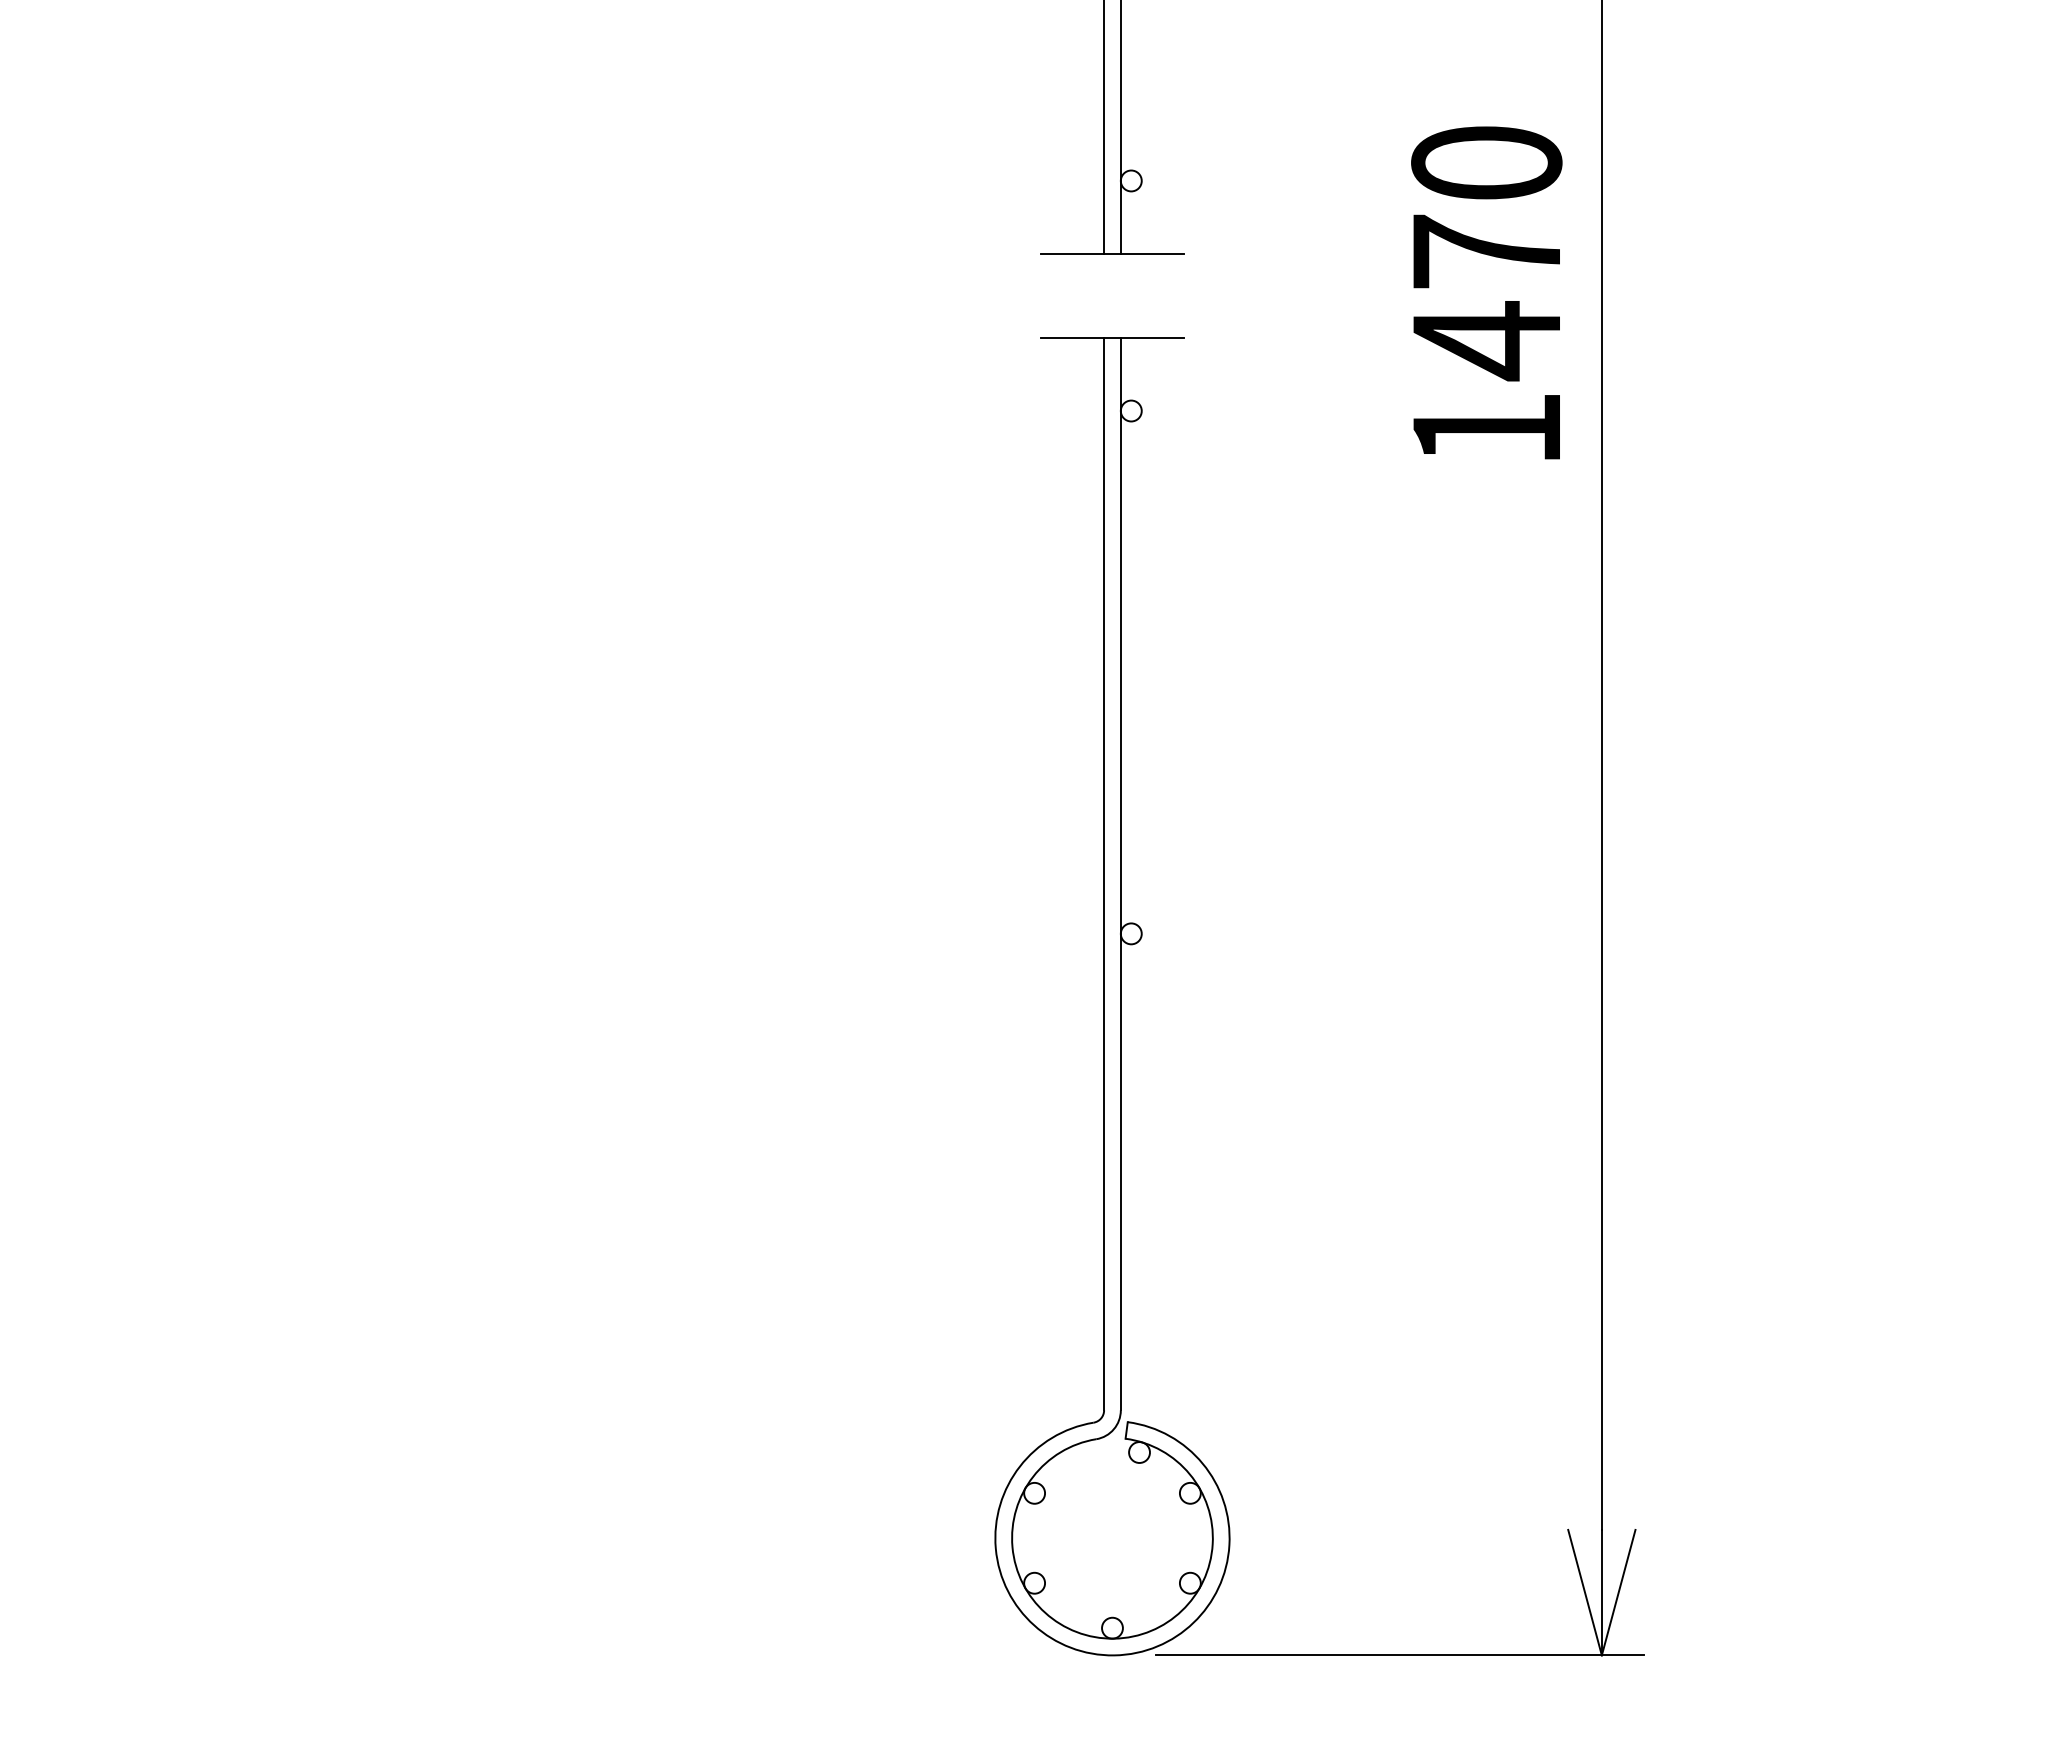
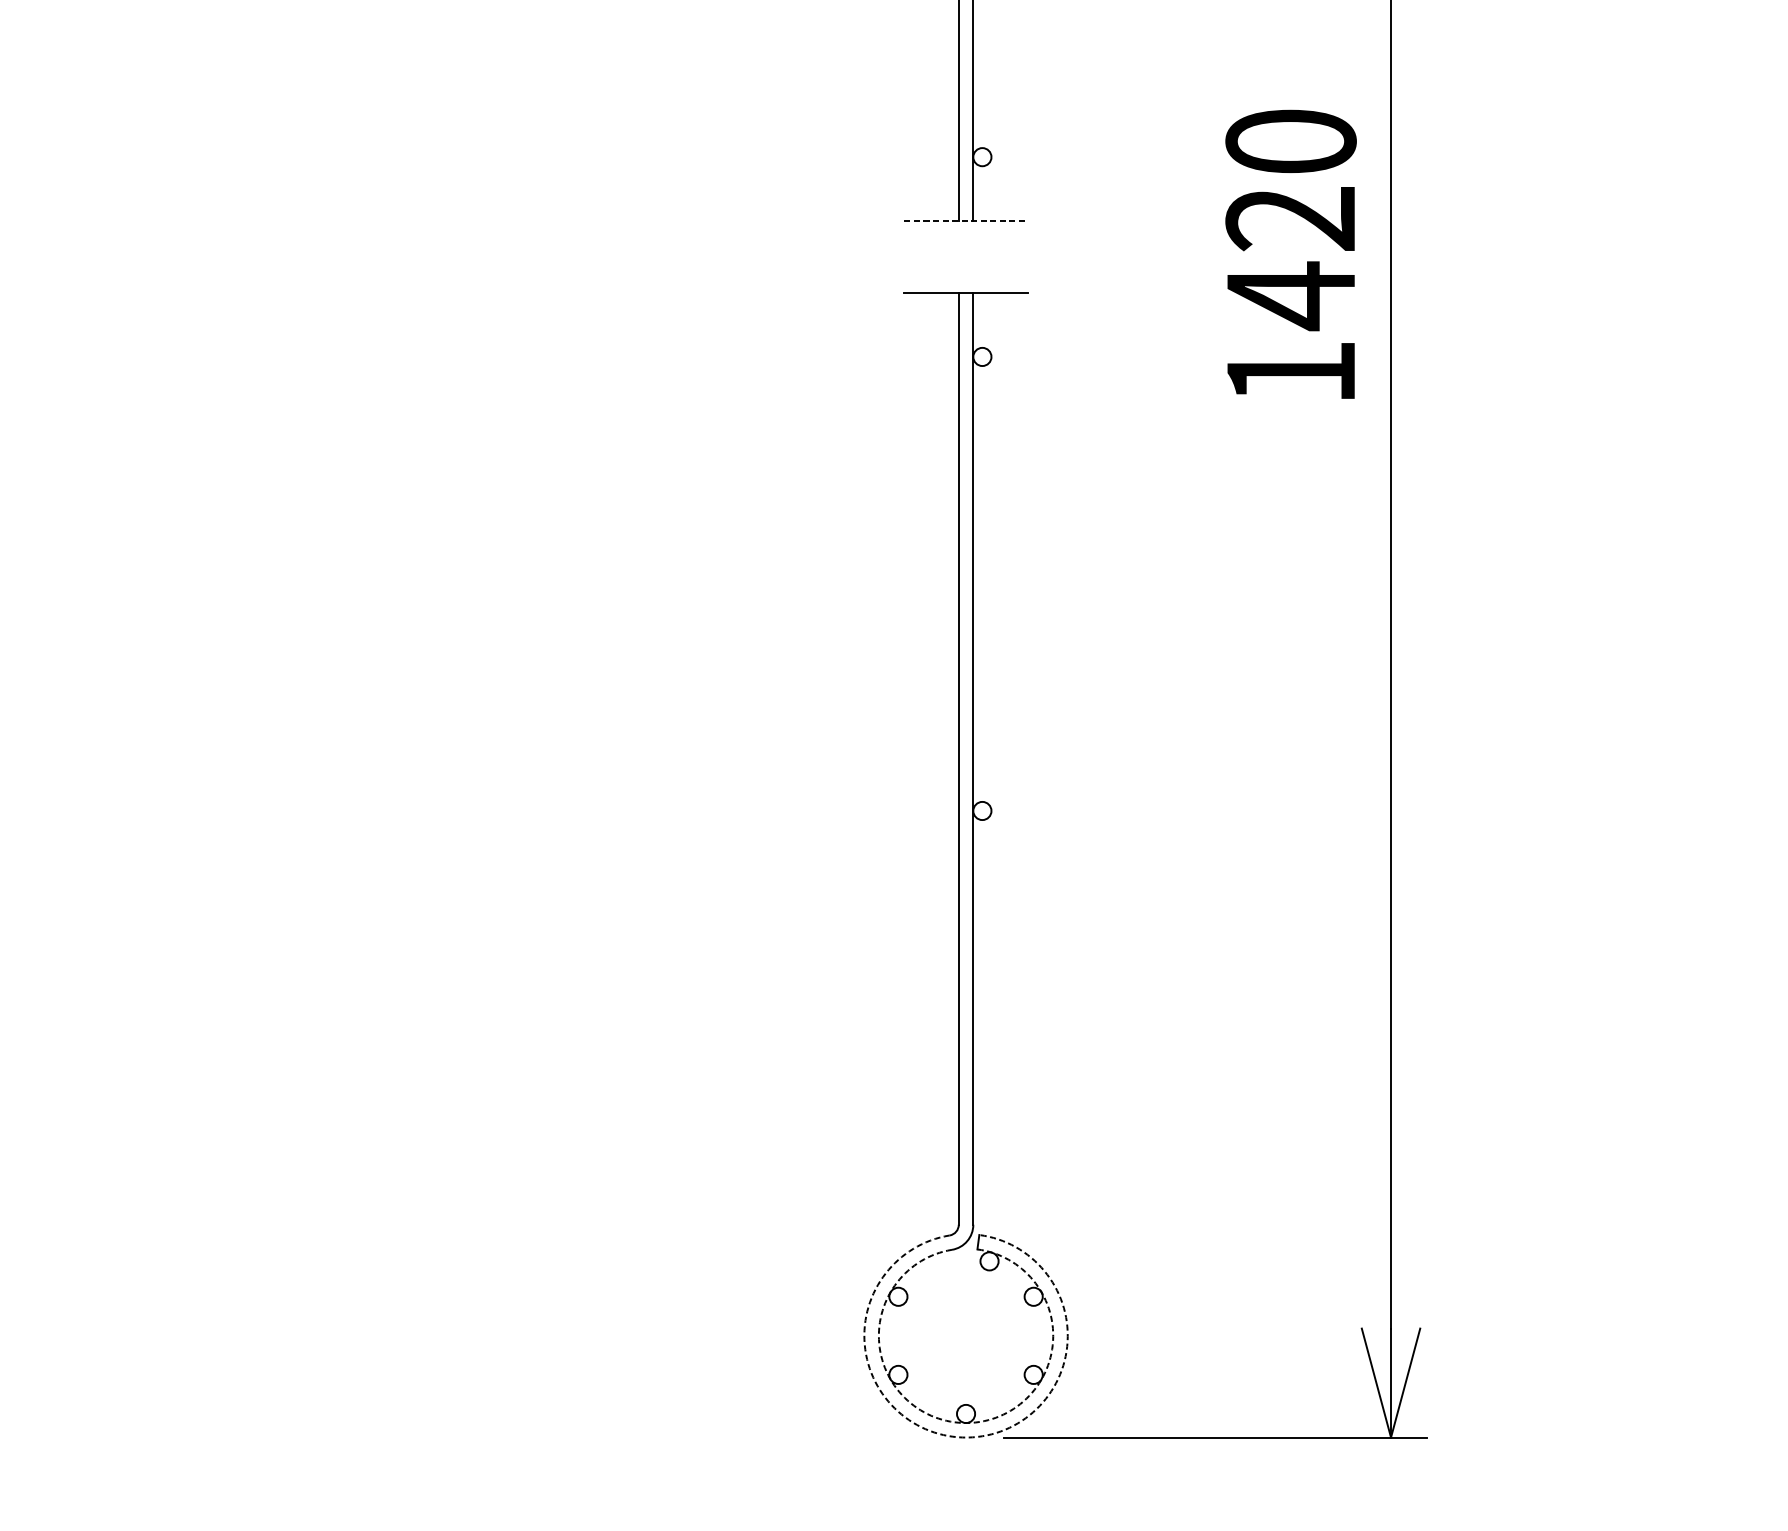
text: (1485, 251) -> (1289, 218), 1470 -> 1420
line: (1112, 254) -> (966, 221), solid -> dashed
arc: (1114, 1638) -> (967, 1422), solid -> dashed
arc: (1114, 1655) -> (967, 1437), solid -> dashed

